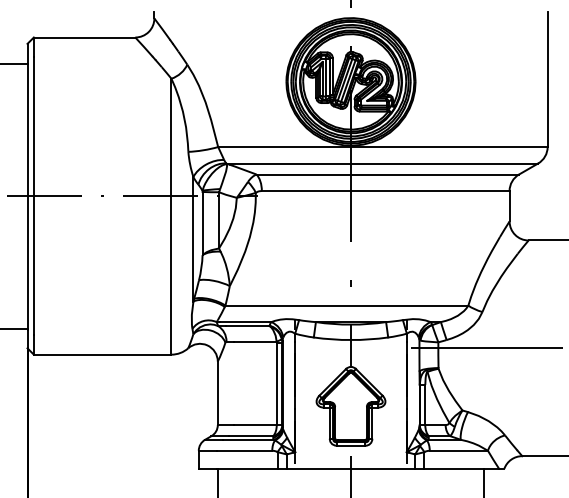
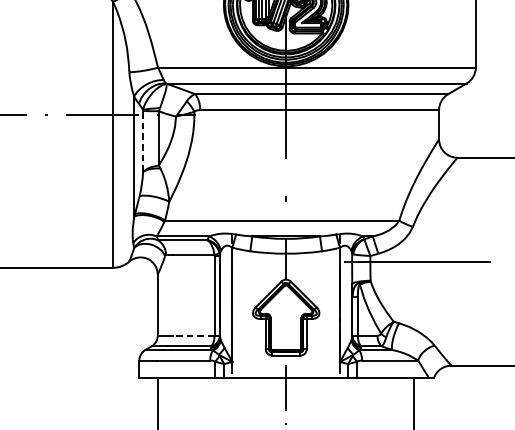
line: (202, 223) -> (142, 141), solid -> dashed
line: (254, 425) -> (193, 336), solid -> dashed

